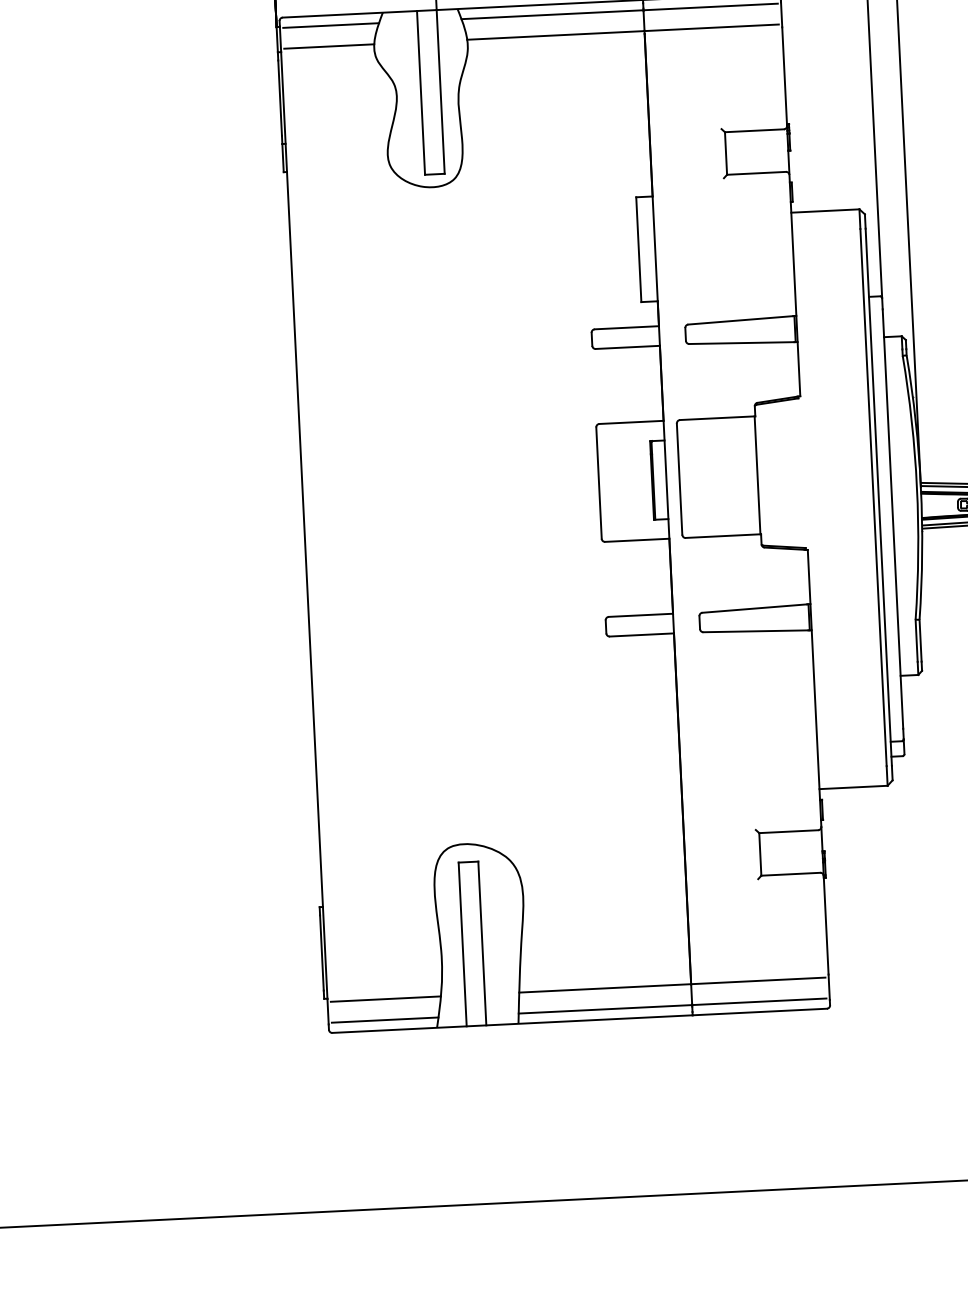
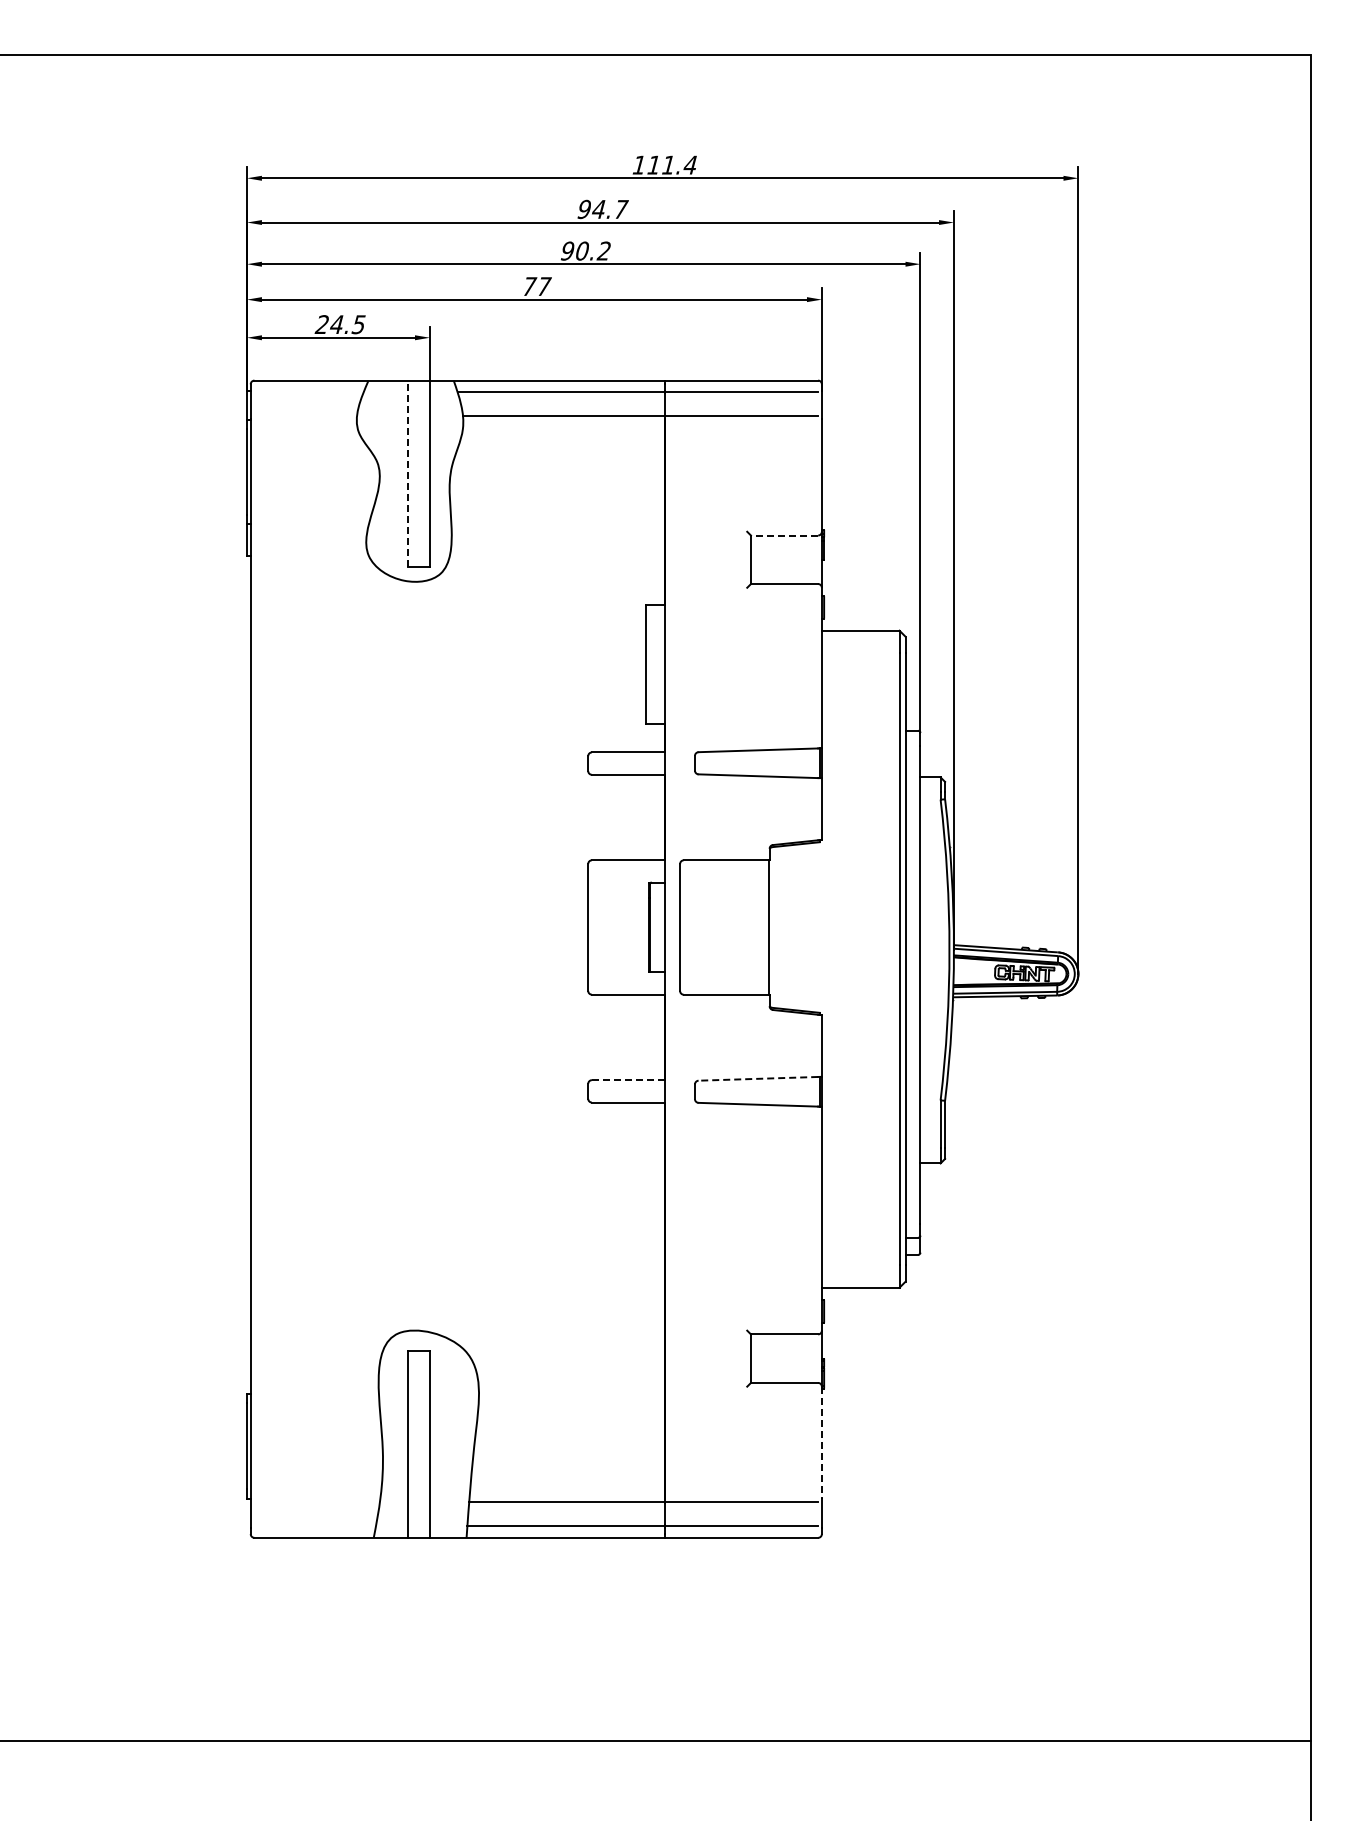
line: (330, 25) -> (308, 392), removed
line: (329, 46) -> (305, 416), removed
line: (420, 92) -> (407, 473), solid -> dashed
line: (754, 130) -> (784, 535), solid -> dashed
line: (754, 608) -> (758, 1078), solid -> dashed
line: (640, 615) -> (628, 1080), solid -> dashed
line: (825, 925) -> (821, 1443), solid -> dashed
line: (385, 999) -> (316, 1502), removed
line: (384, 1020) -> (314, 1526), removed

